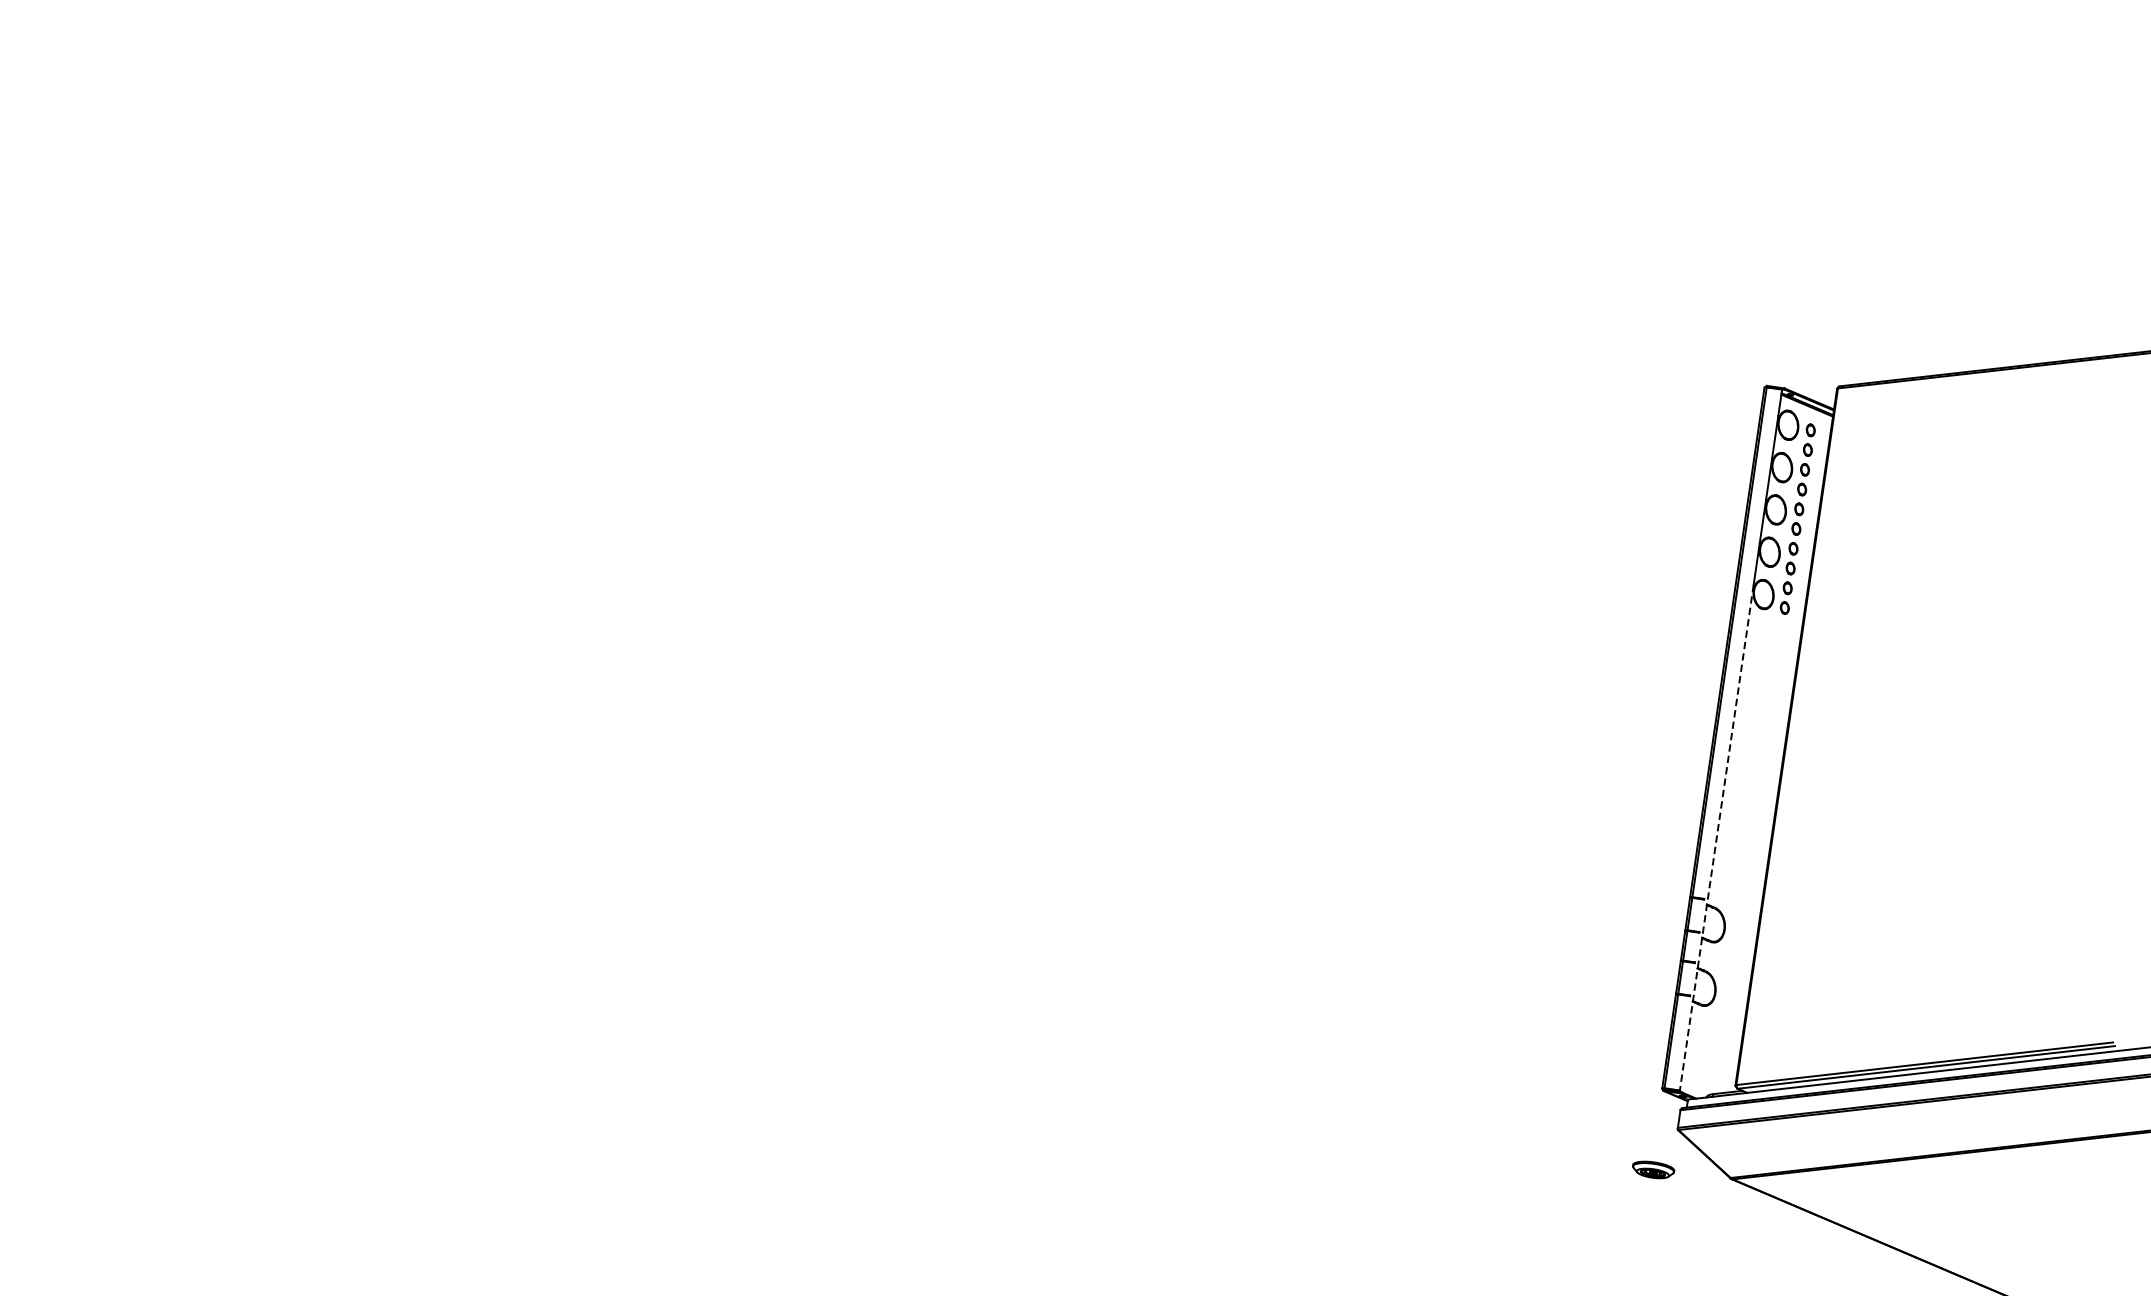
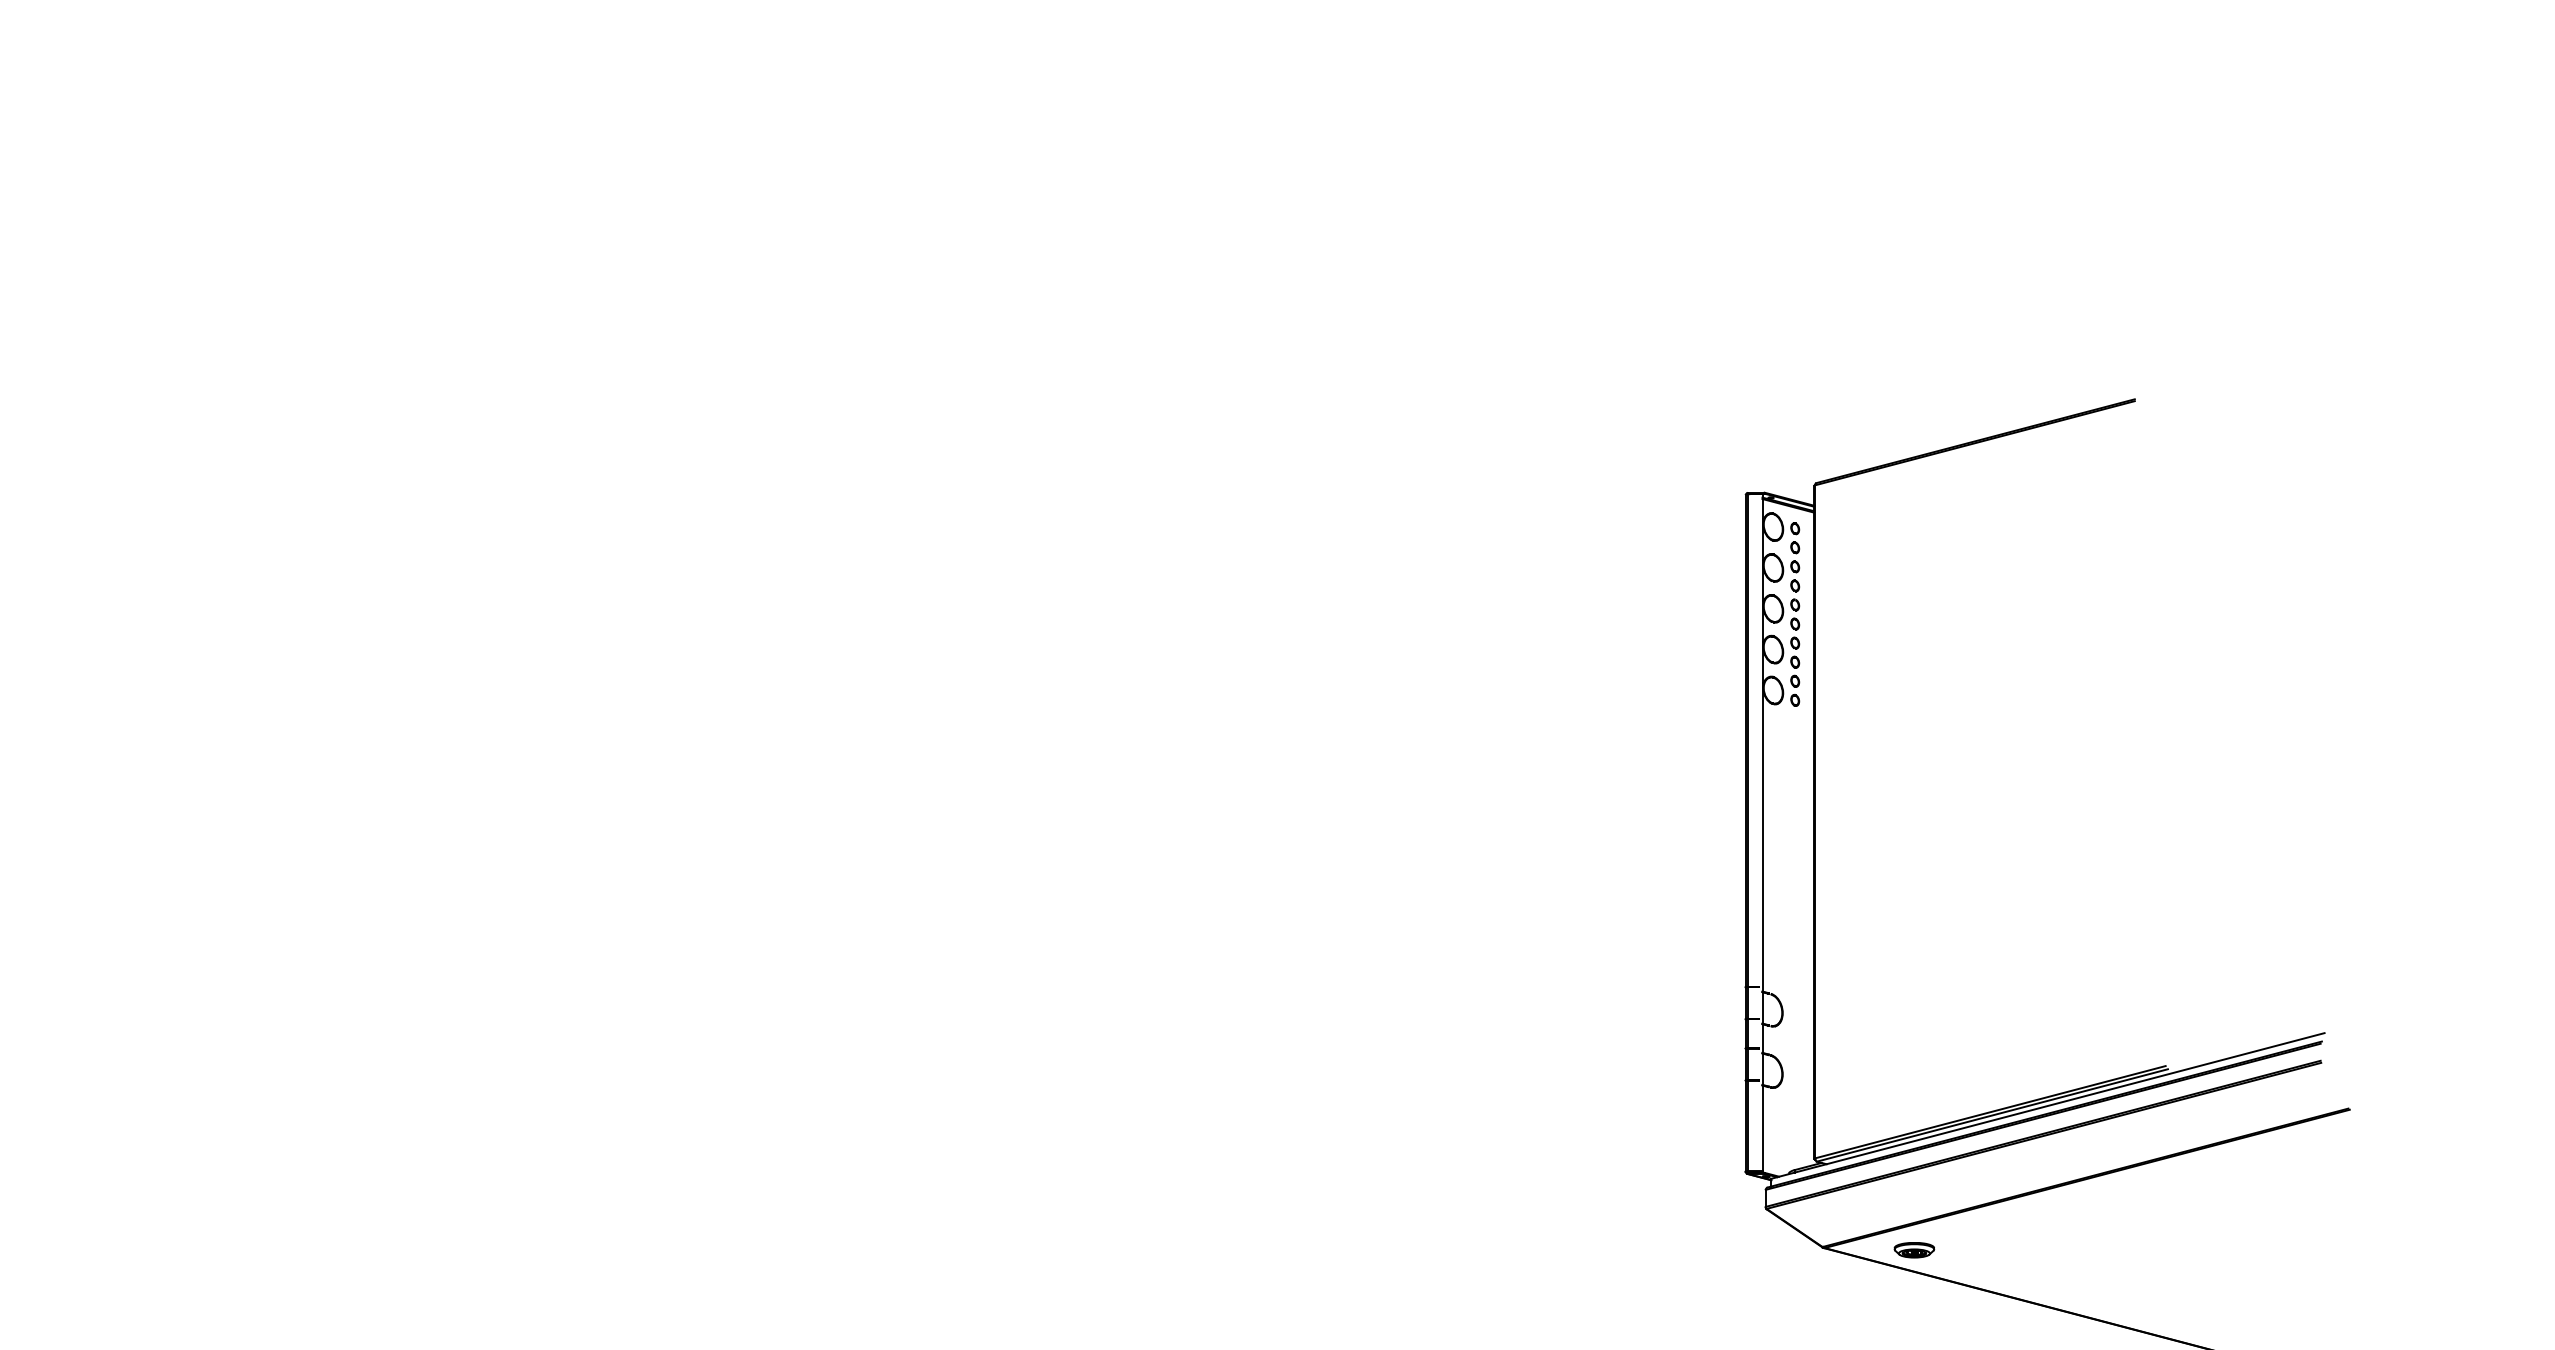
line: (1716, 838) -> (1762, 927), dashed -> solid
part: (1653, 1170) -> (1914, 1250), moved

